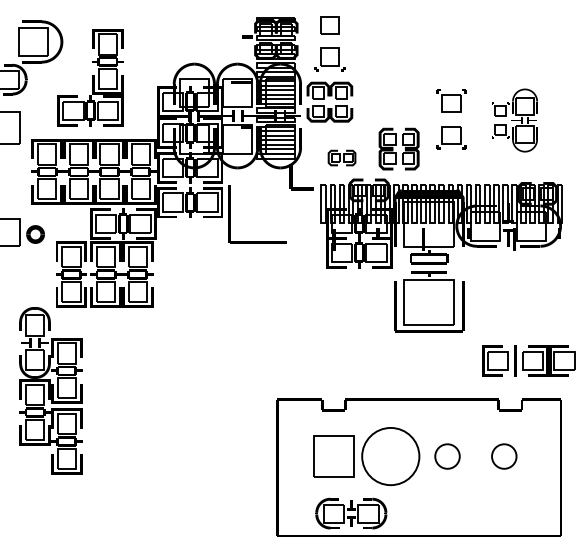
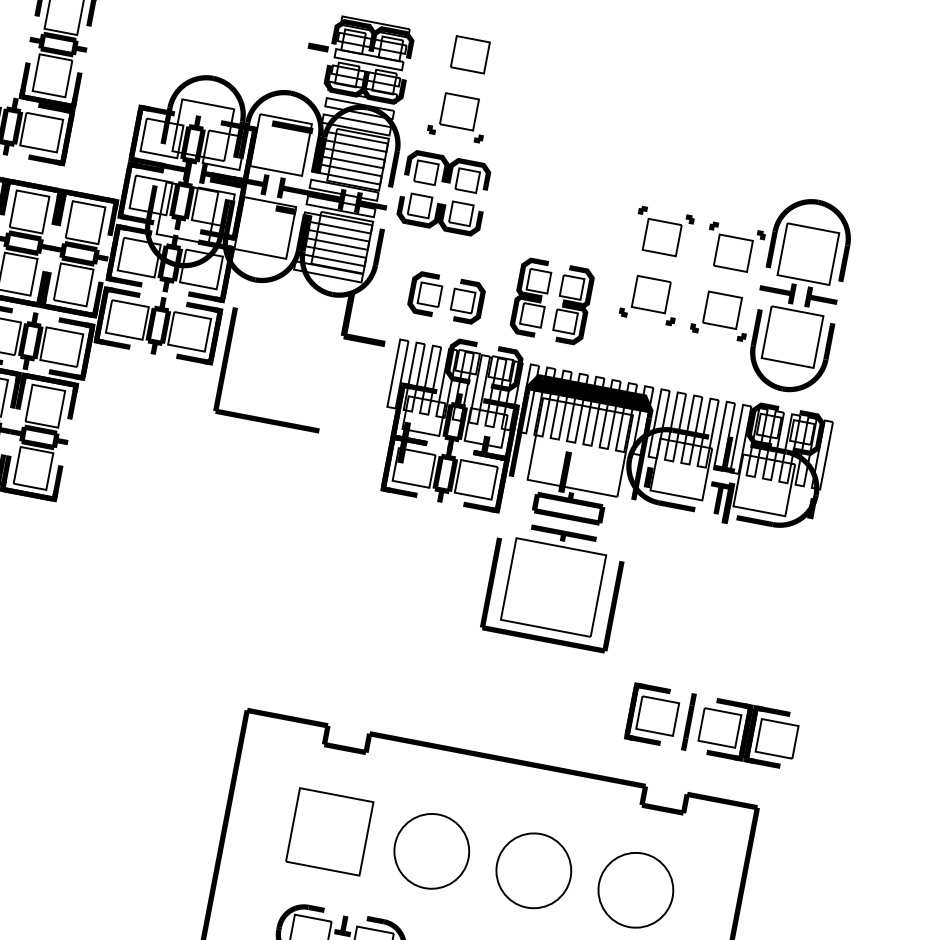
part: (514, 120) -> (769, 289), size x1.67
part: (341, 157) -> (445, 296), size x1.43
circle: (390, 456) -> (431, 851), size x0.71
circle: (447, 456) -> (533, 870), size x1.67
circle: (503, 456) -> (634, 889), size x1.67

